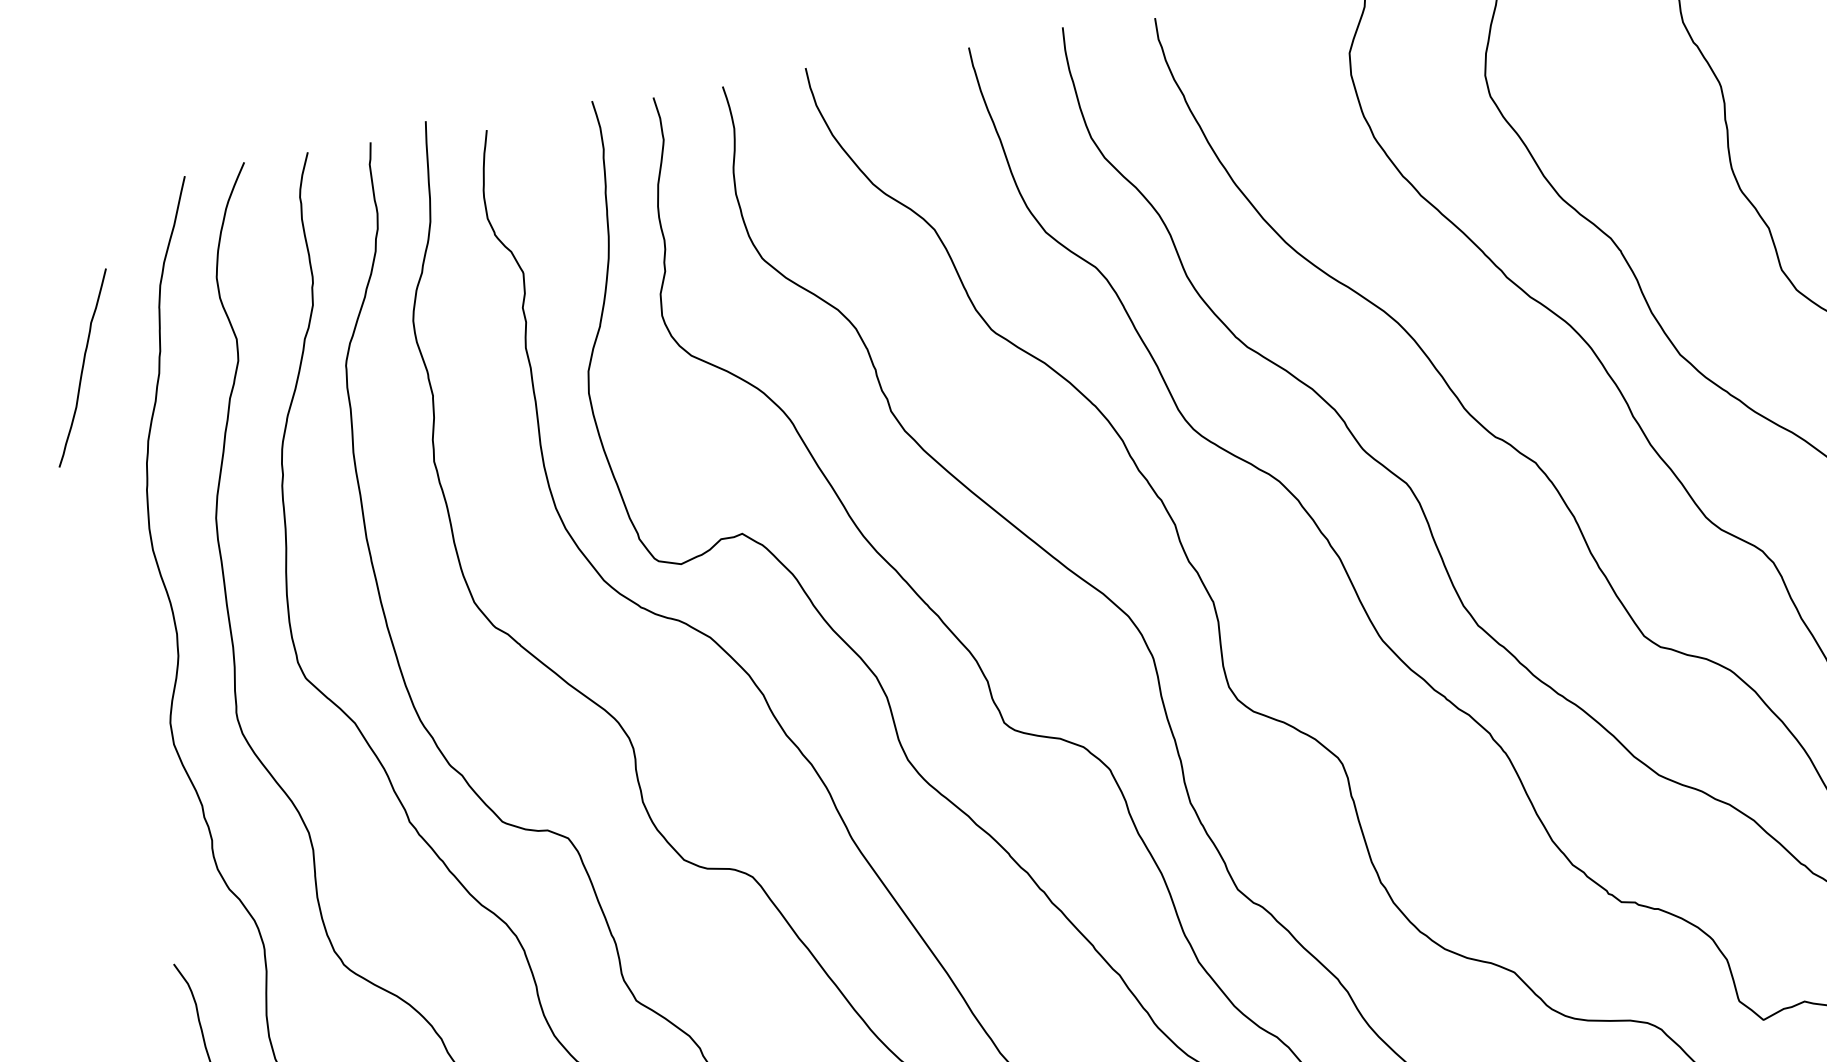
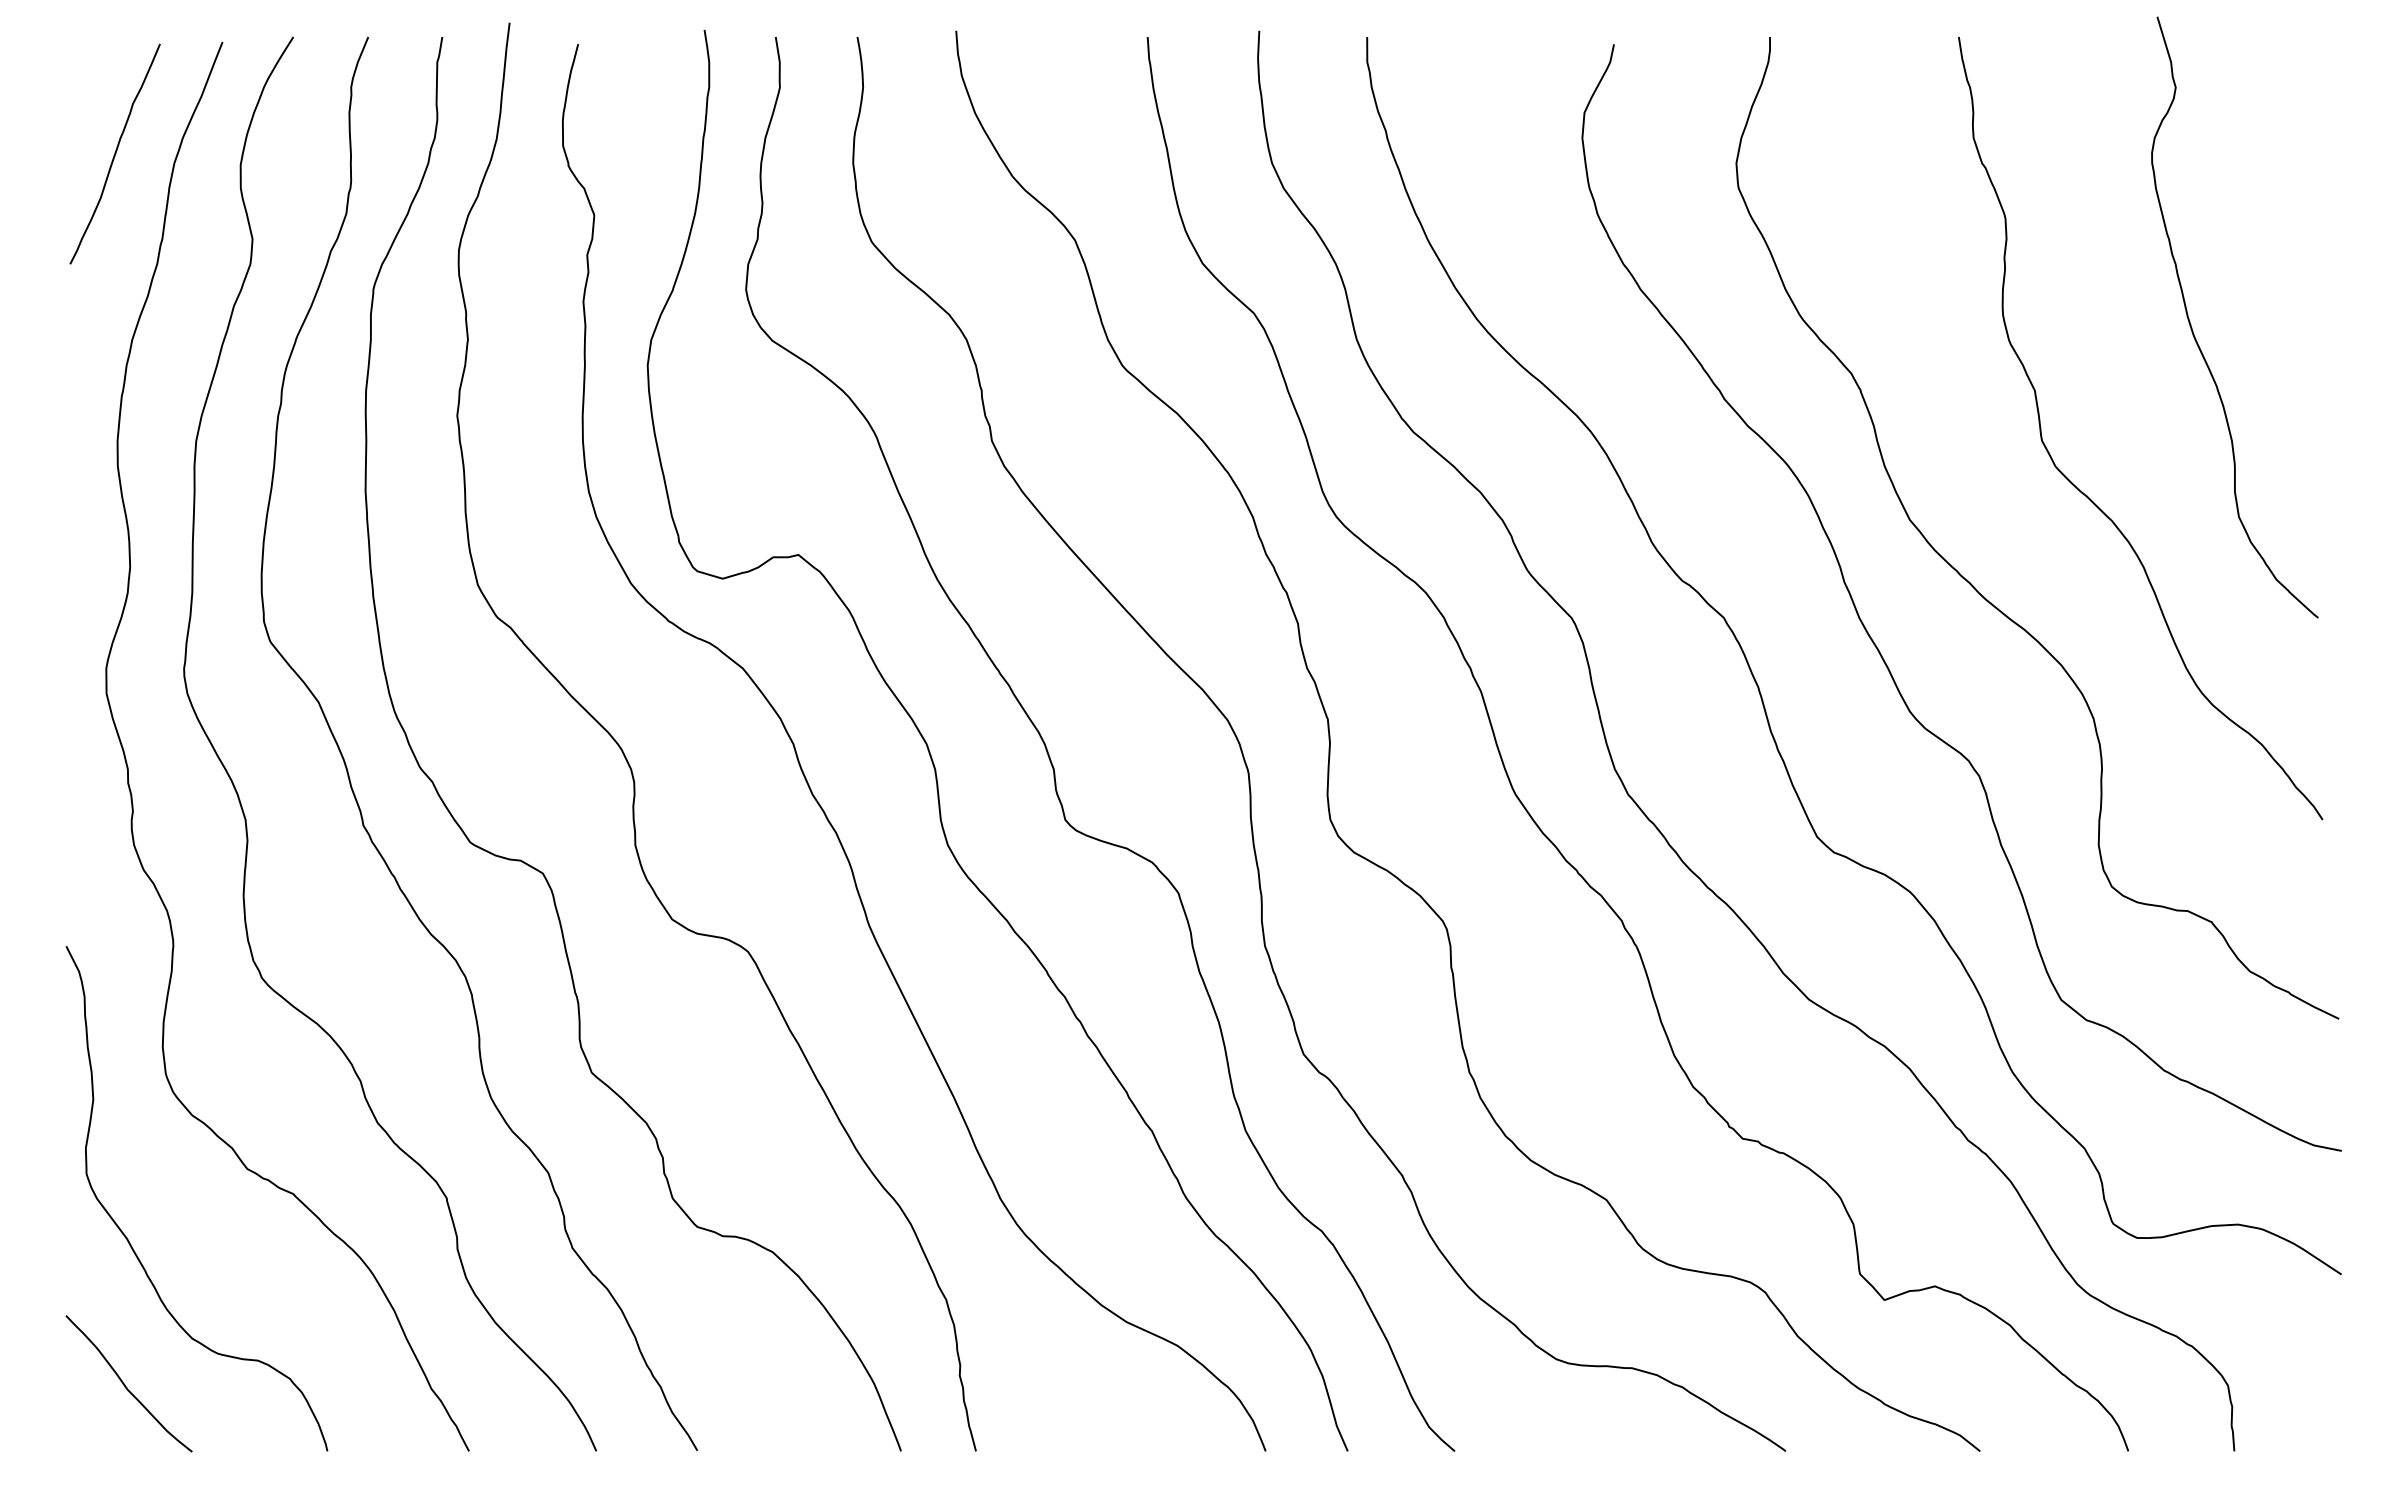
curve: (82, 367) -> (114, 153), moved

